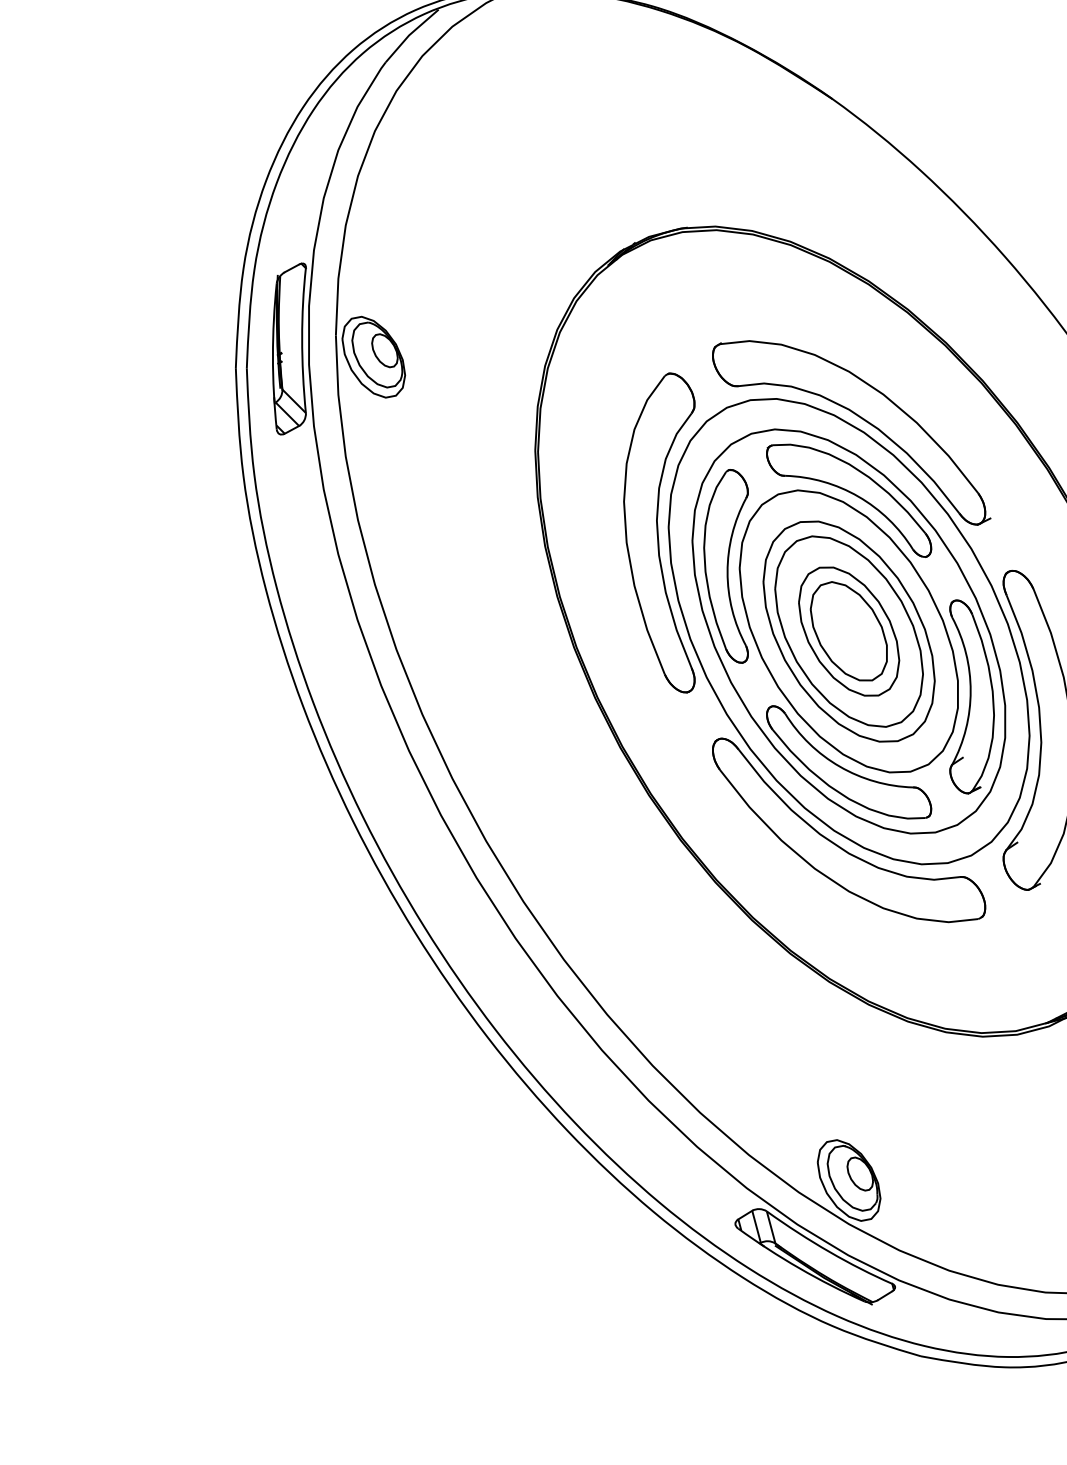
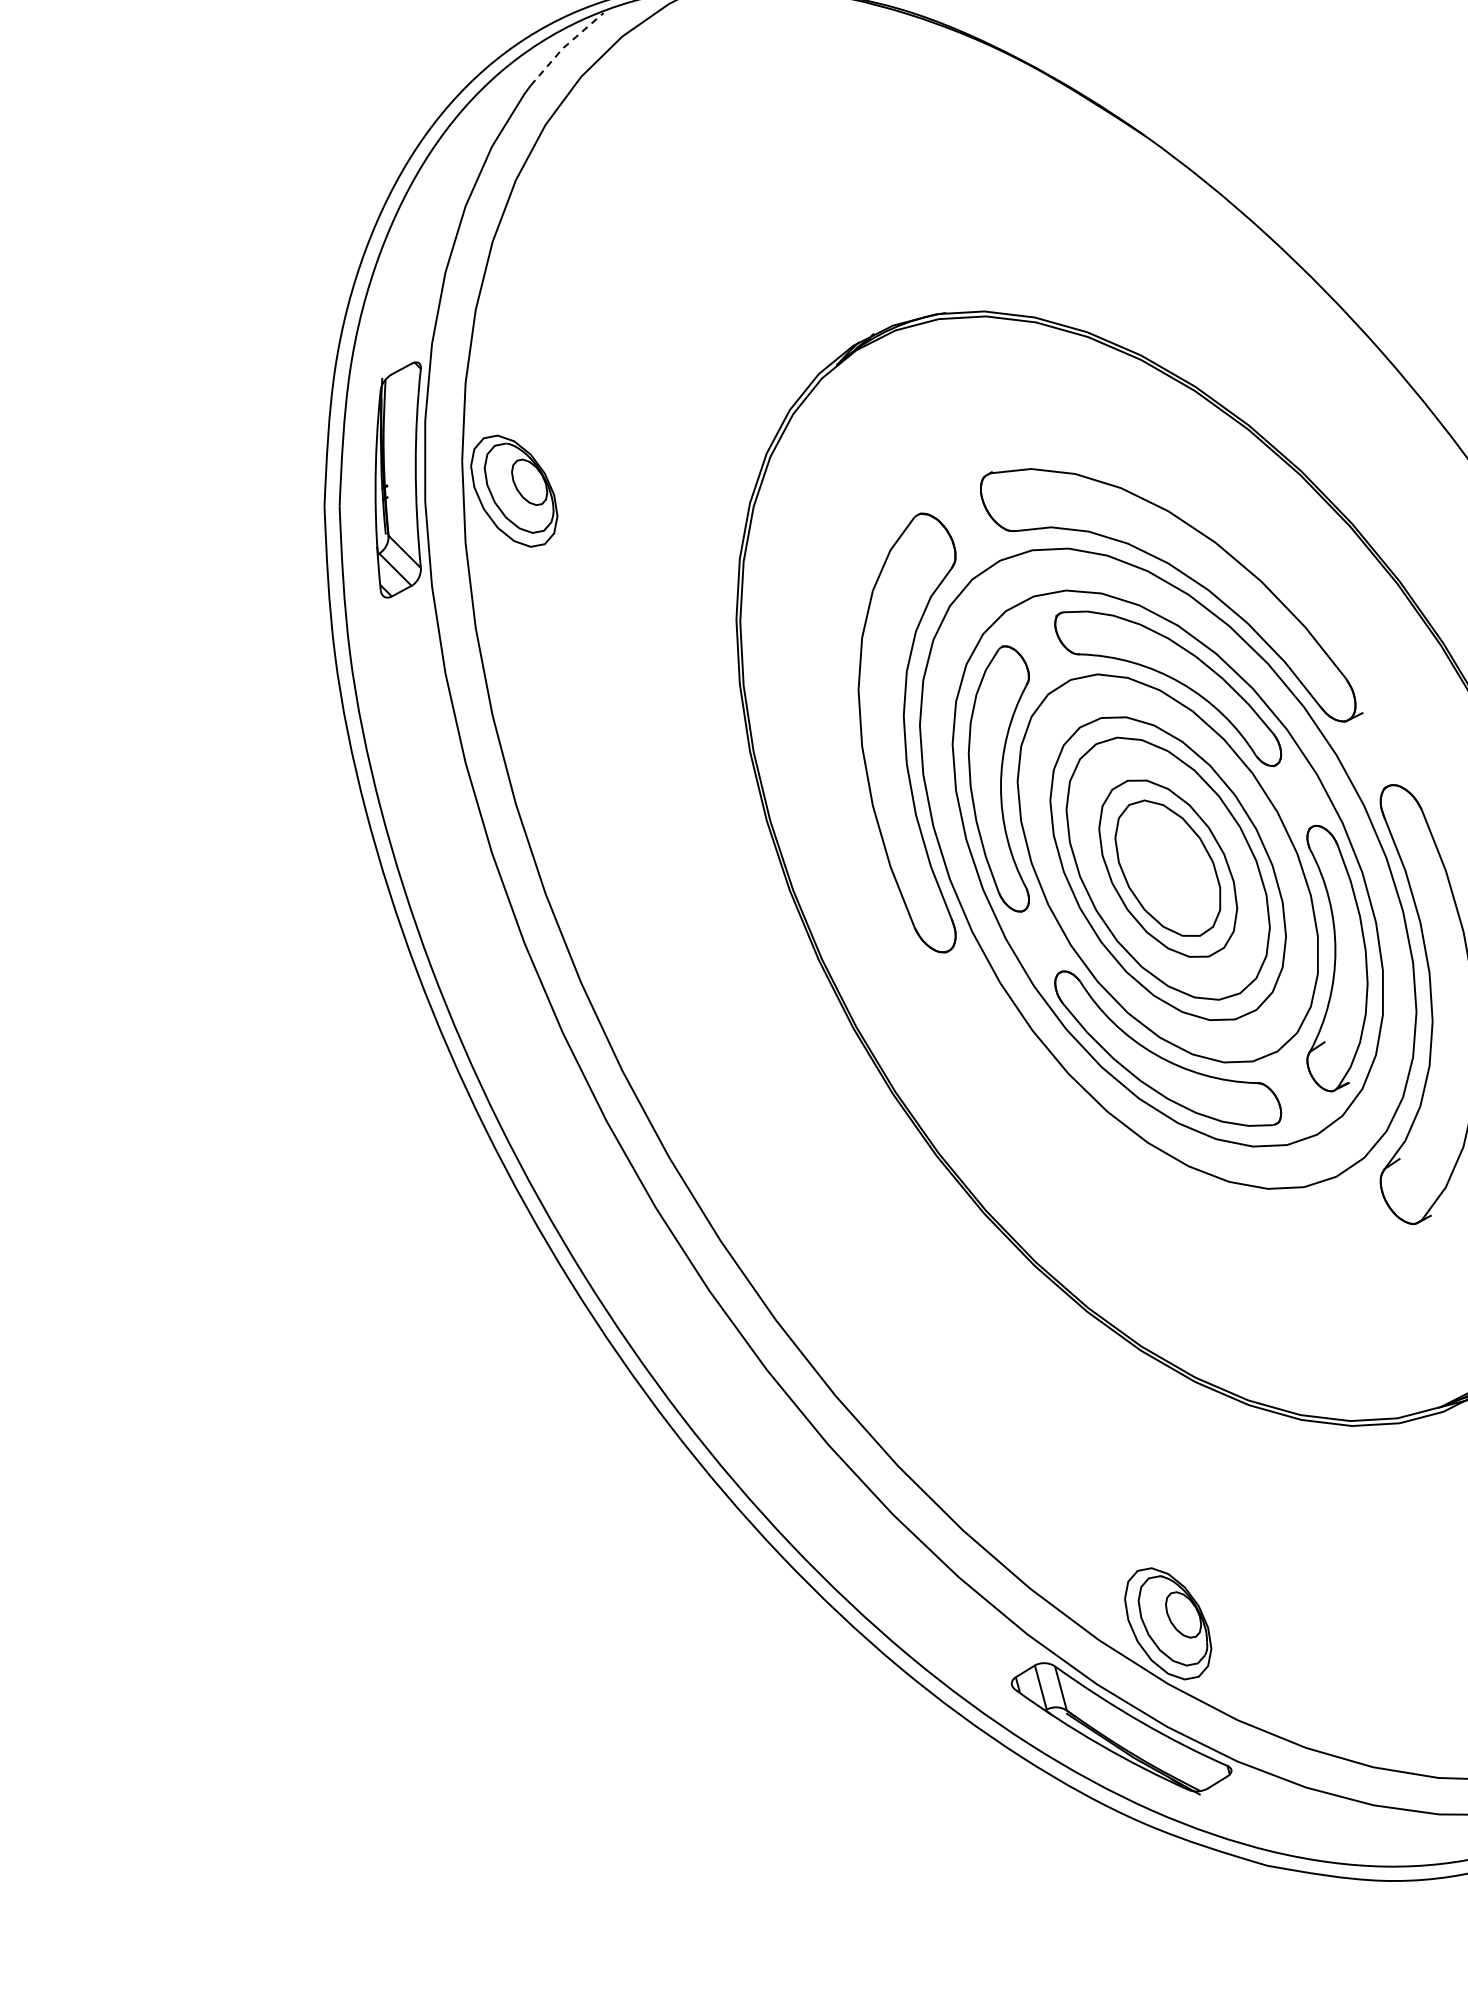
line: (410, 34) -> (564, 47), solid -> dashed
part: (839, 845) -> (1154, 1163), removed

